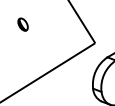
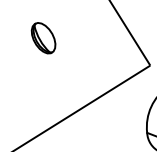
part: (22, 24) -> (42, 37), size x1.67

